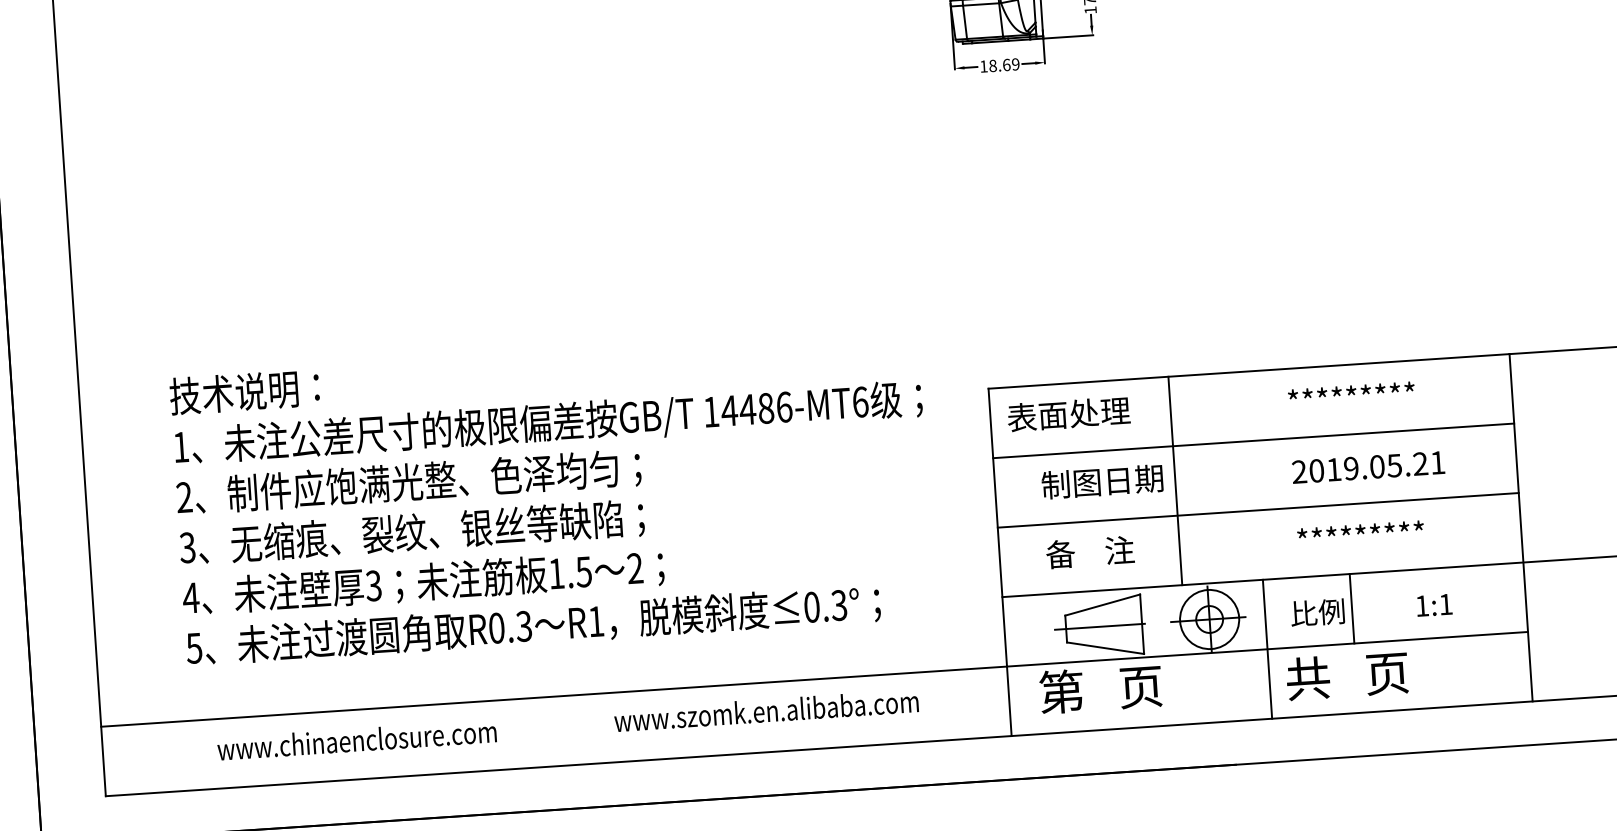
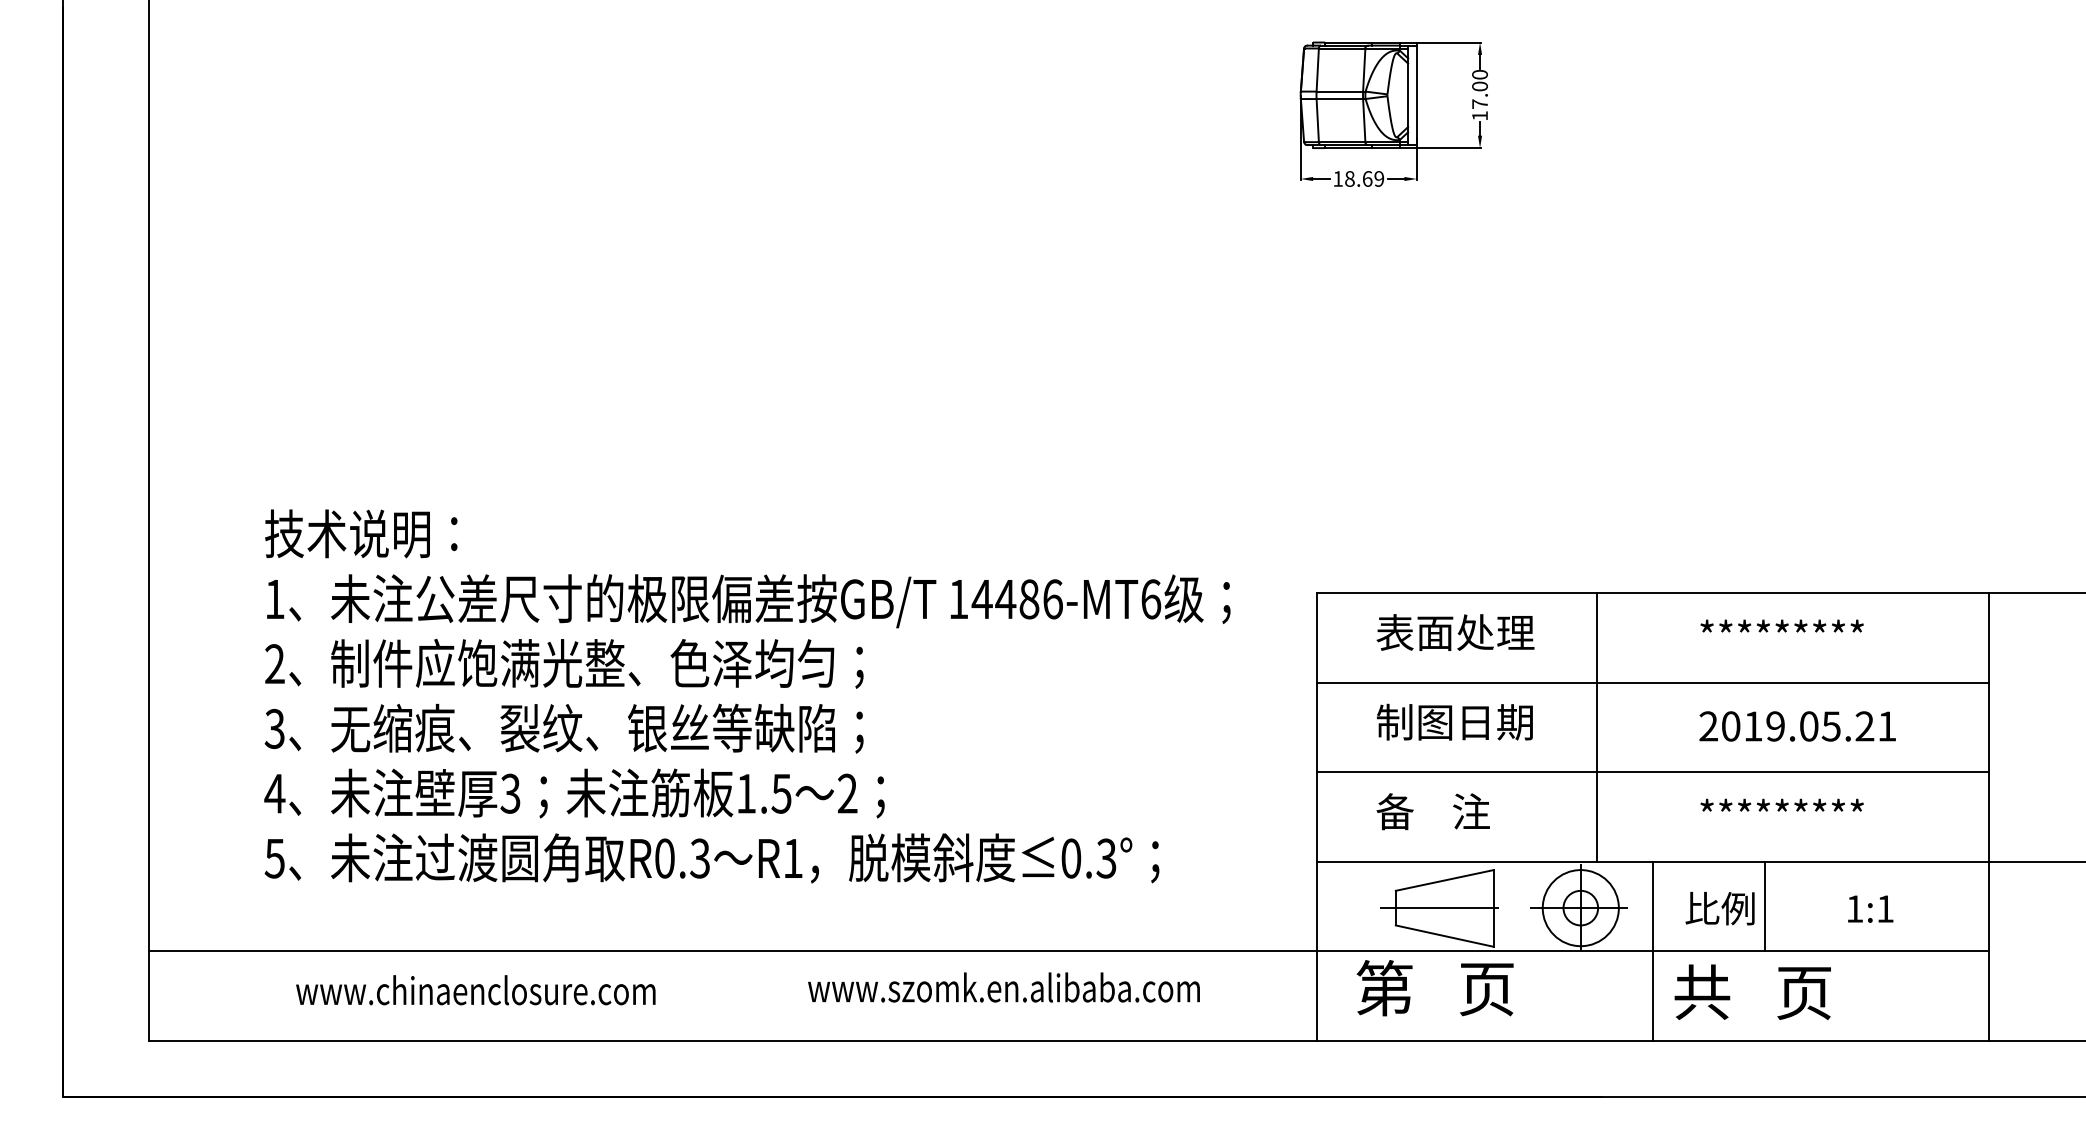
text: (1068, 414) -> (1455, 632), moved
line: (1175, 480) -> (1596, 726), moved

